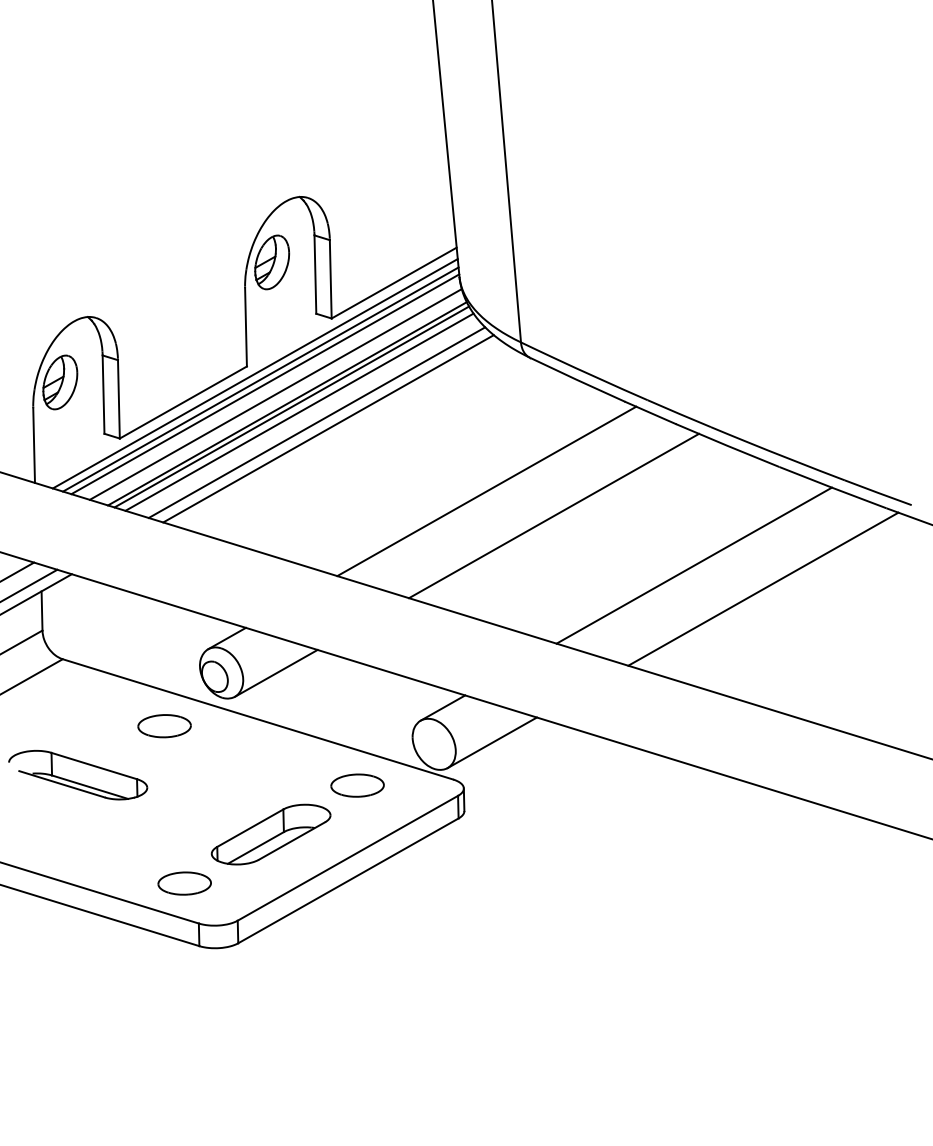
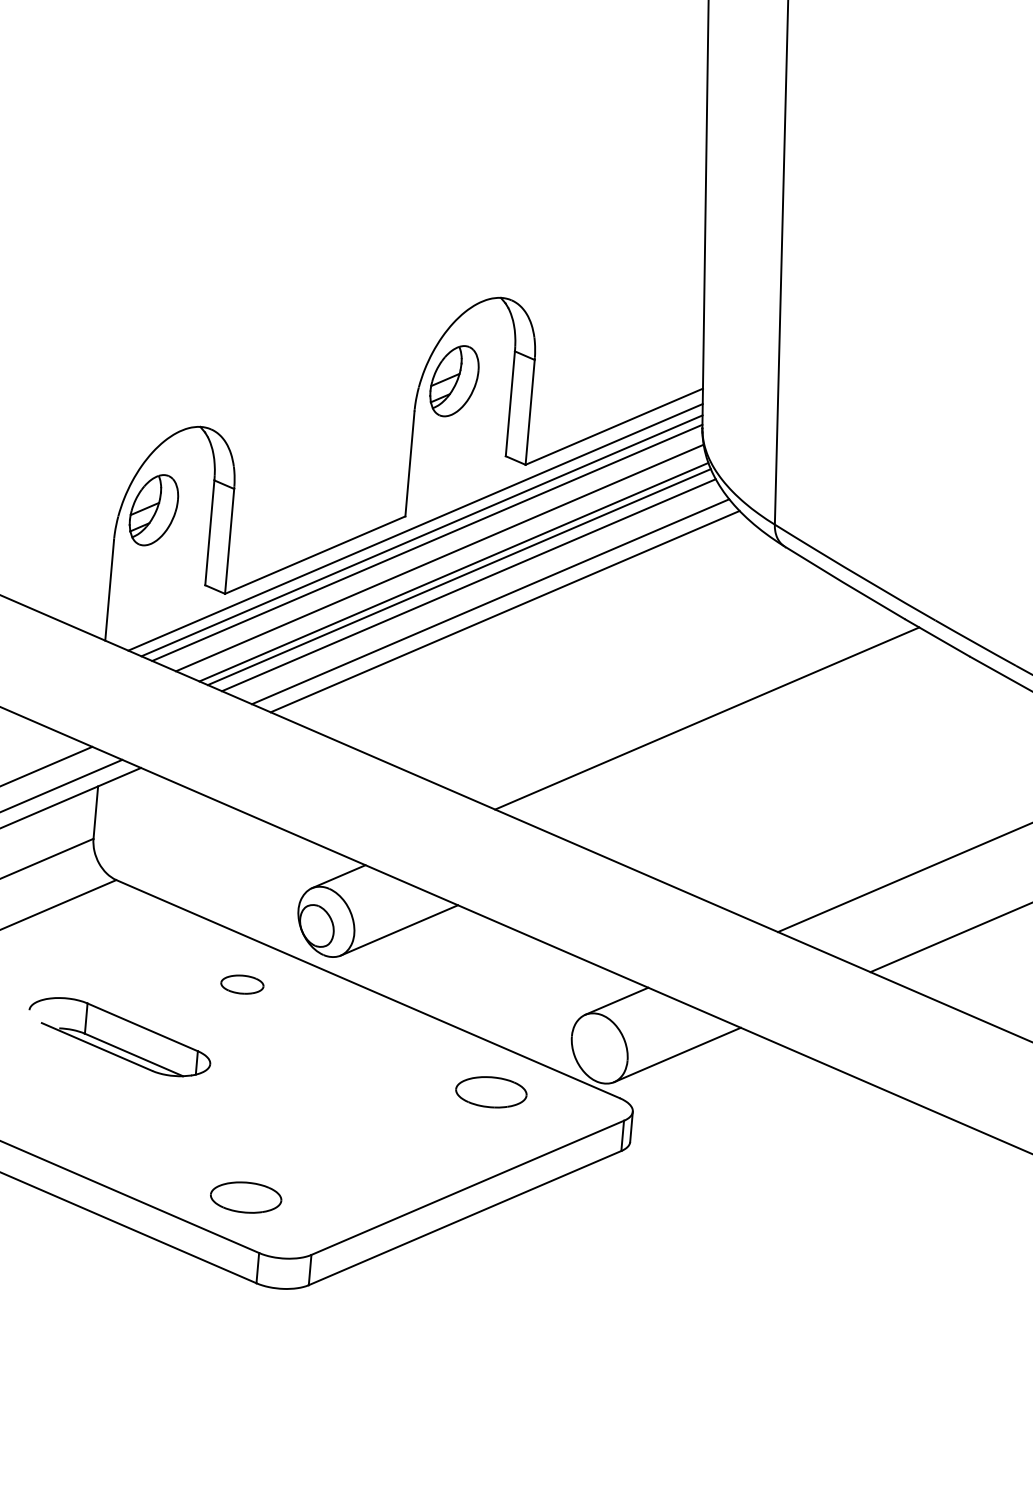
line: (554, 515) -> (794, 760), removed
part: (164, 726) -> (242, 984), size x0.6
part: (270, 834) -> (367, 1144), removed

